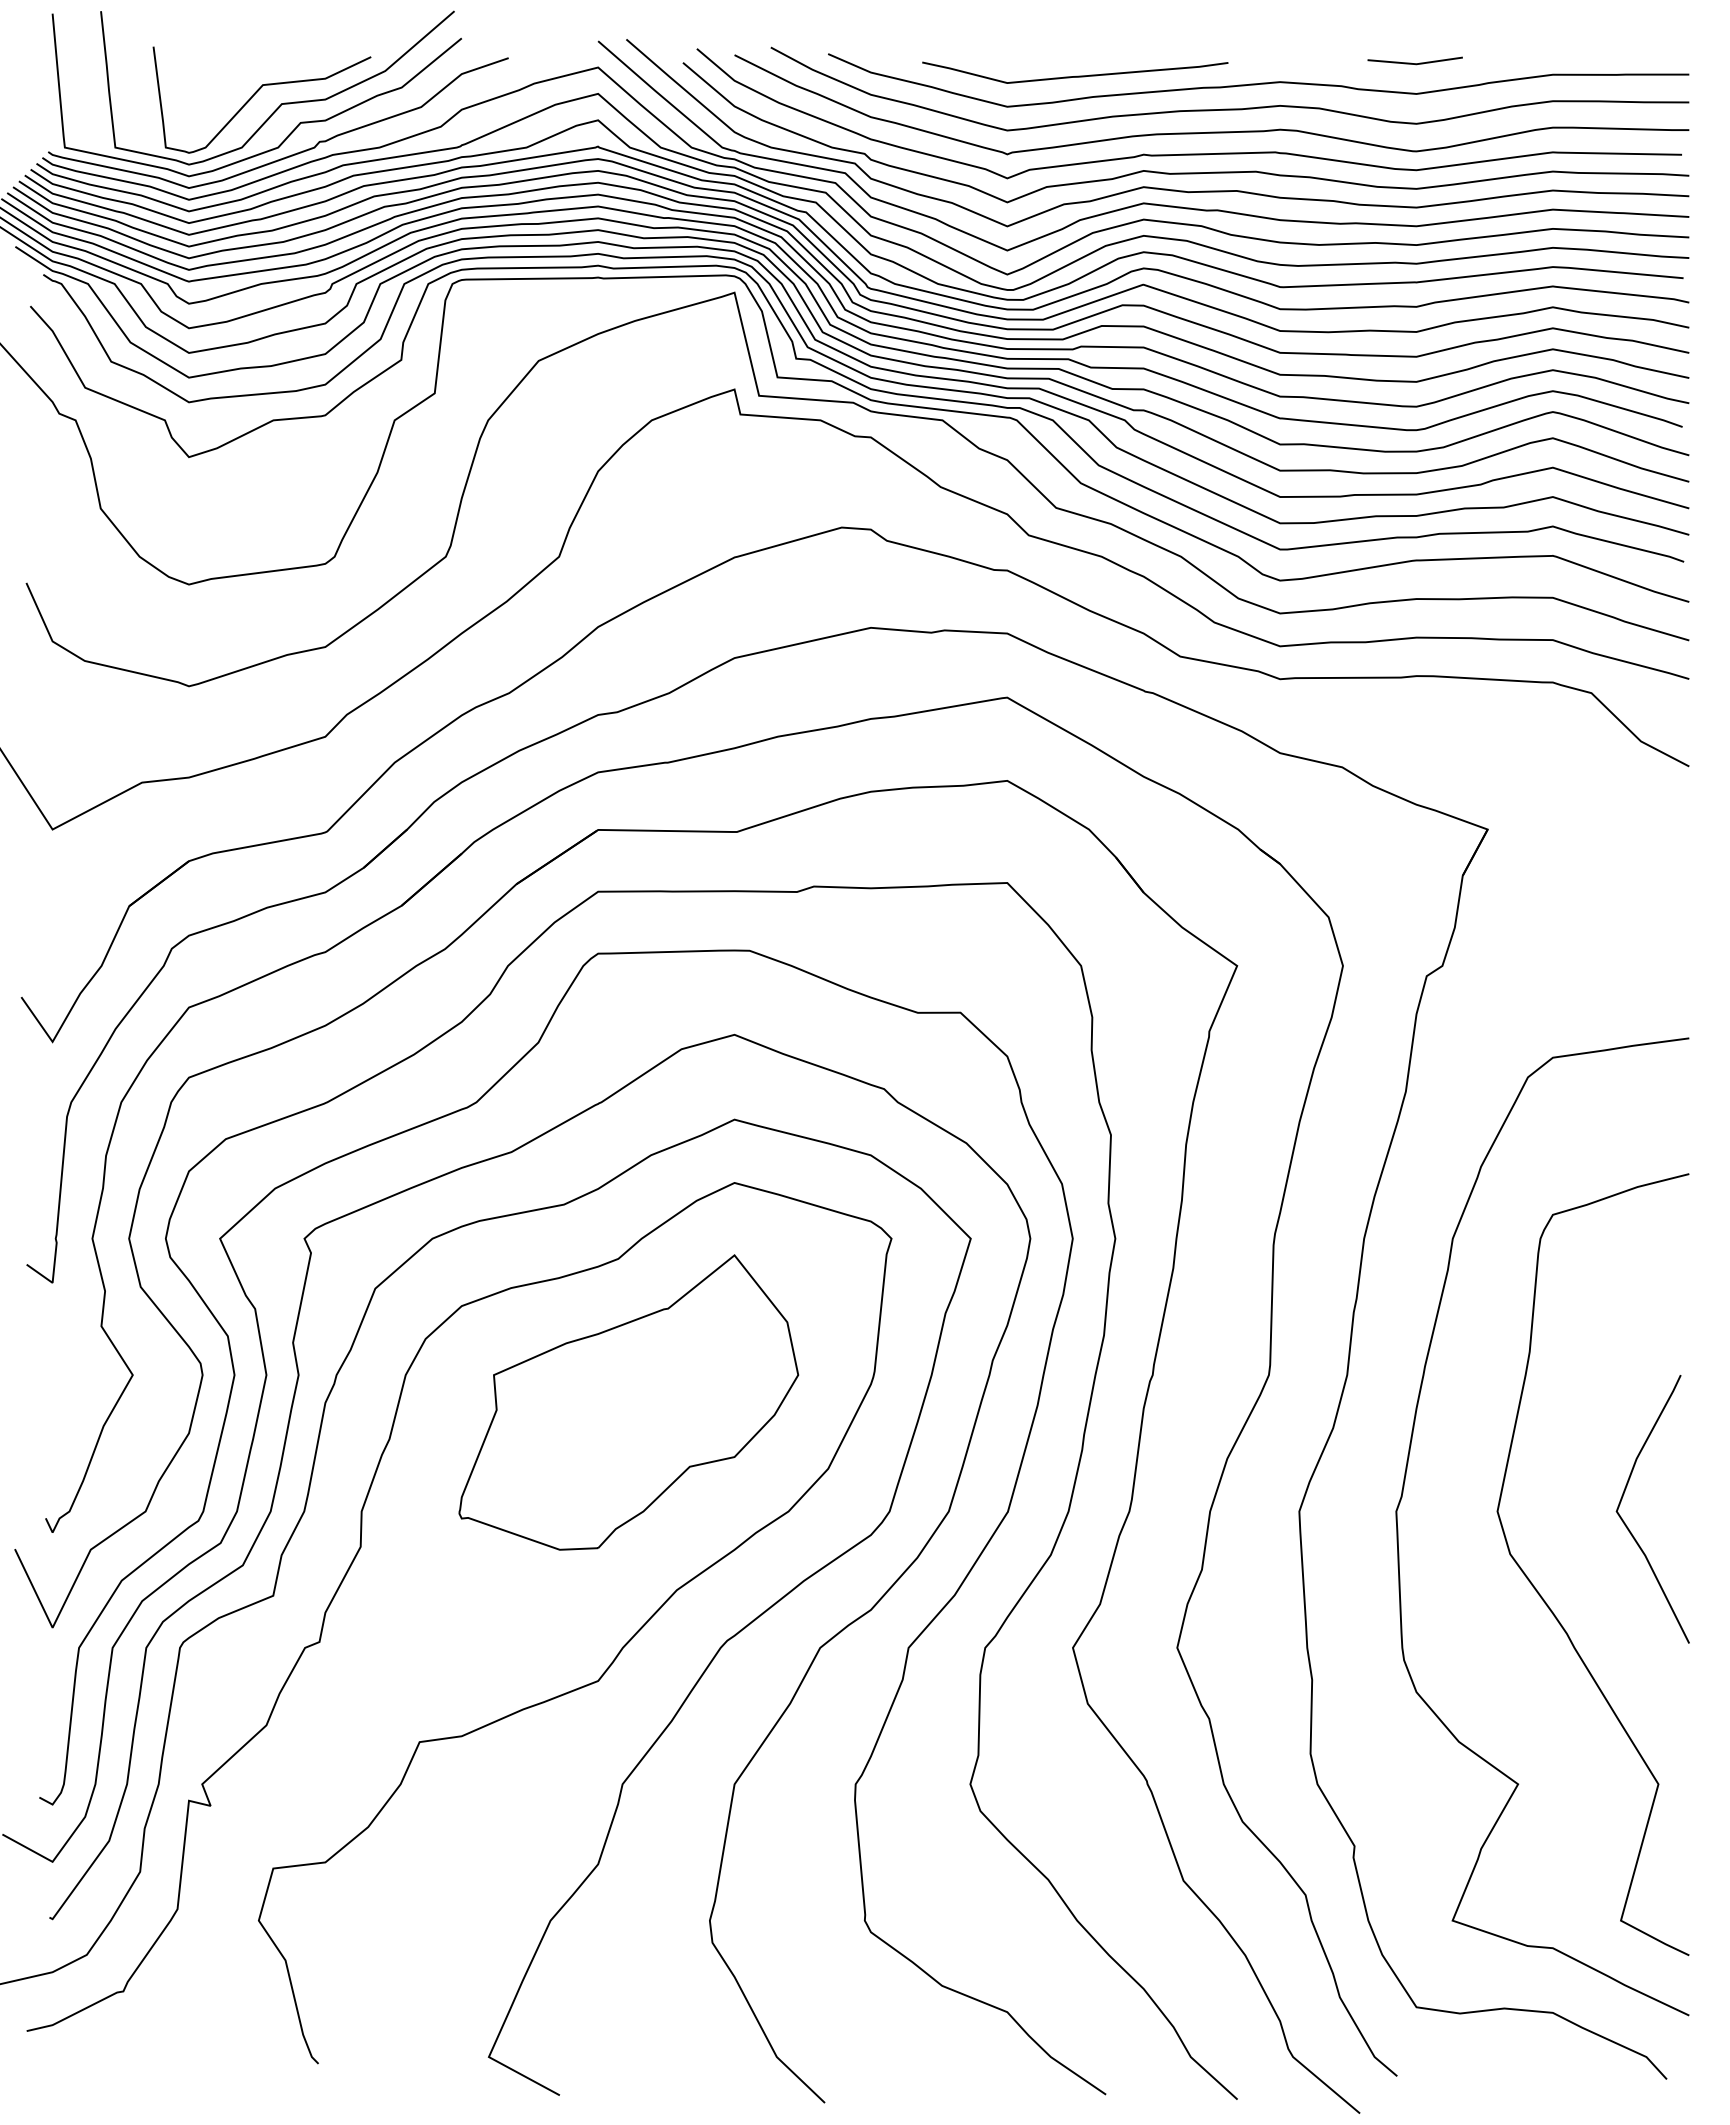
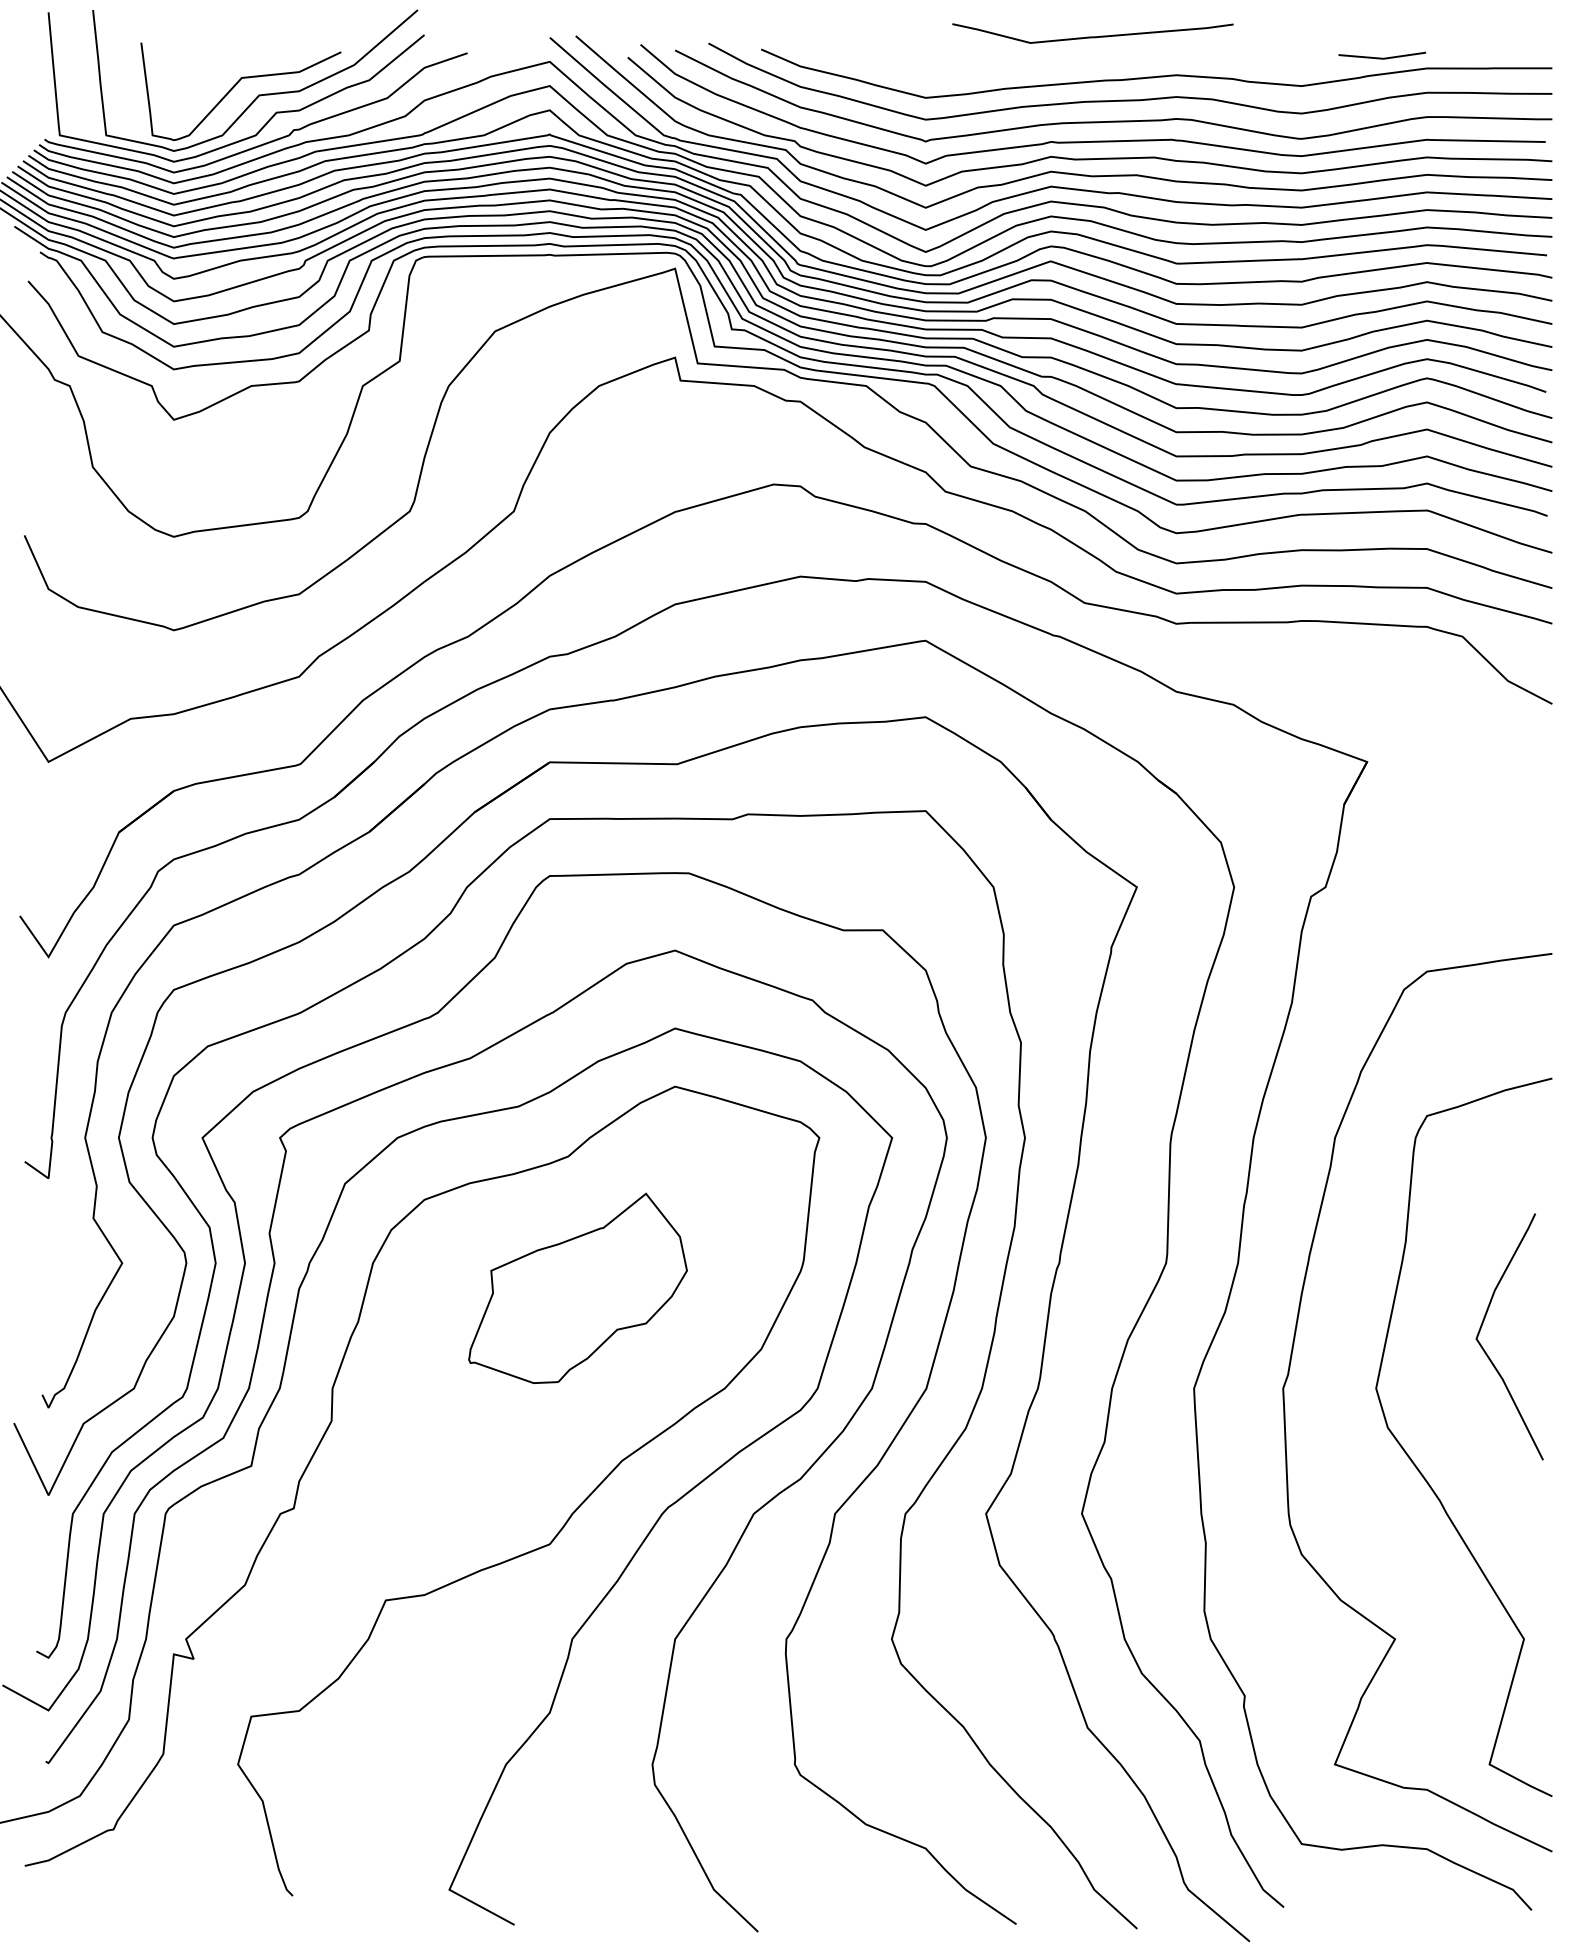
line: (1414, 63) -> (1381, 58), moved
curve: (1076, 75) -> (1094, 36), moved
part: (628, 1402) -> (577, 1288), size x0.7
curve: (1628, 1527) -> (1487, 1353), moved

